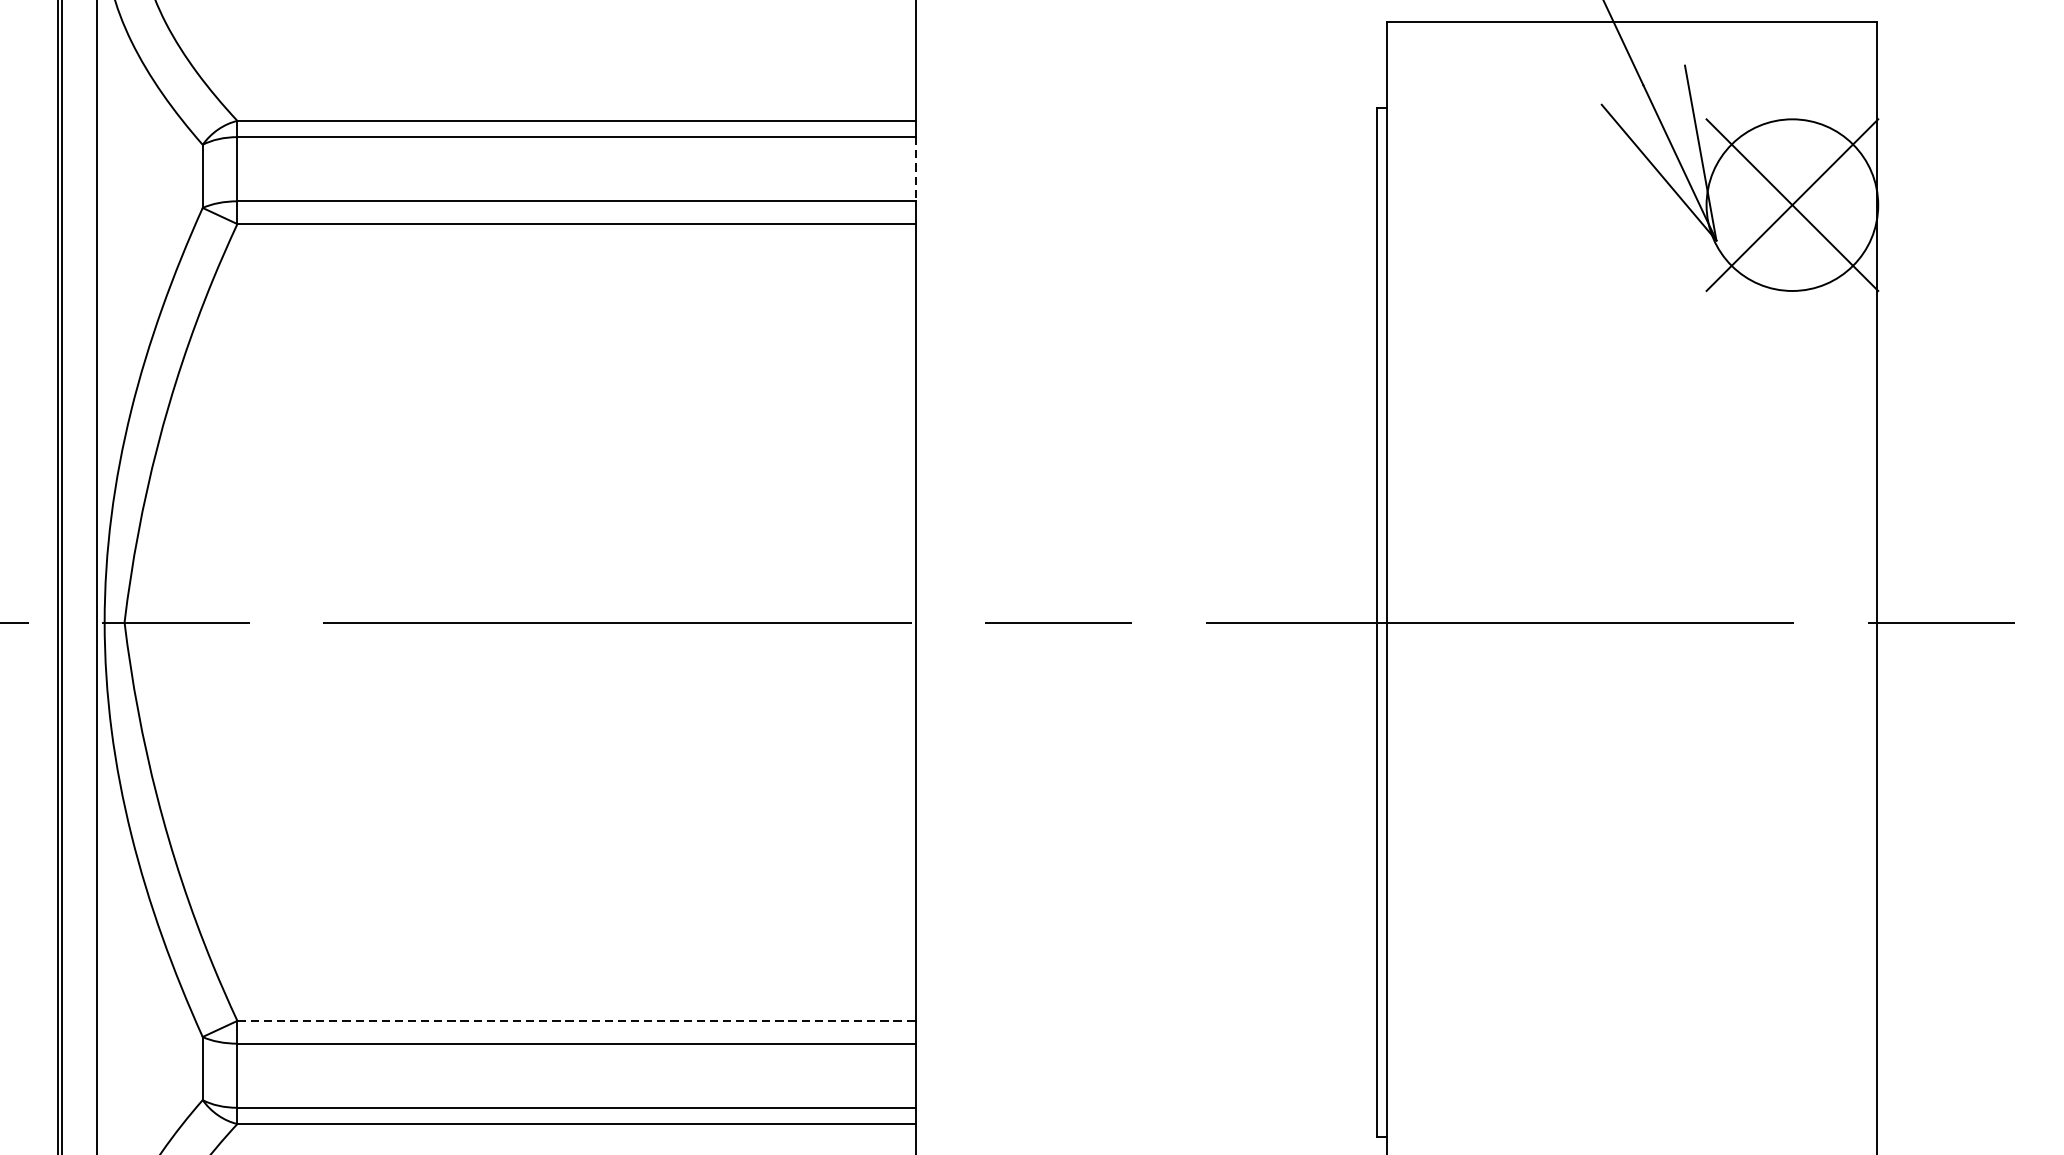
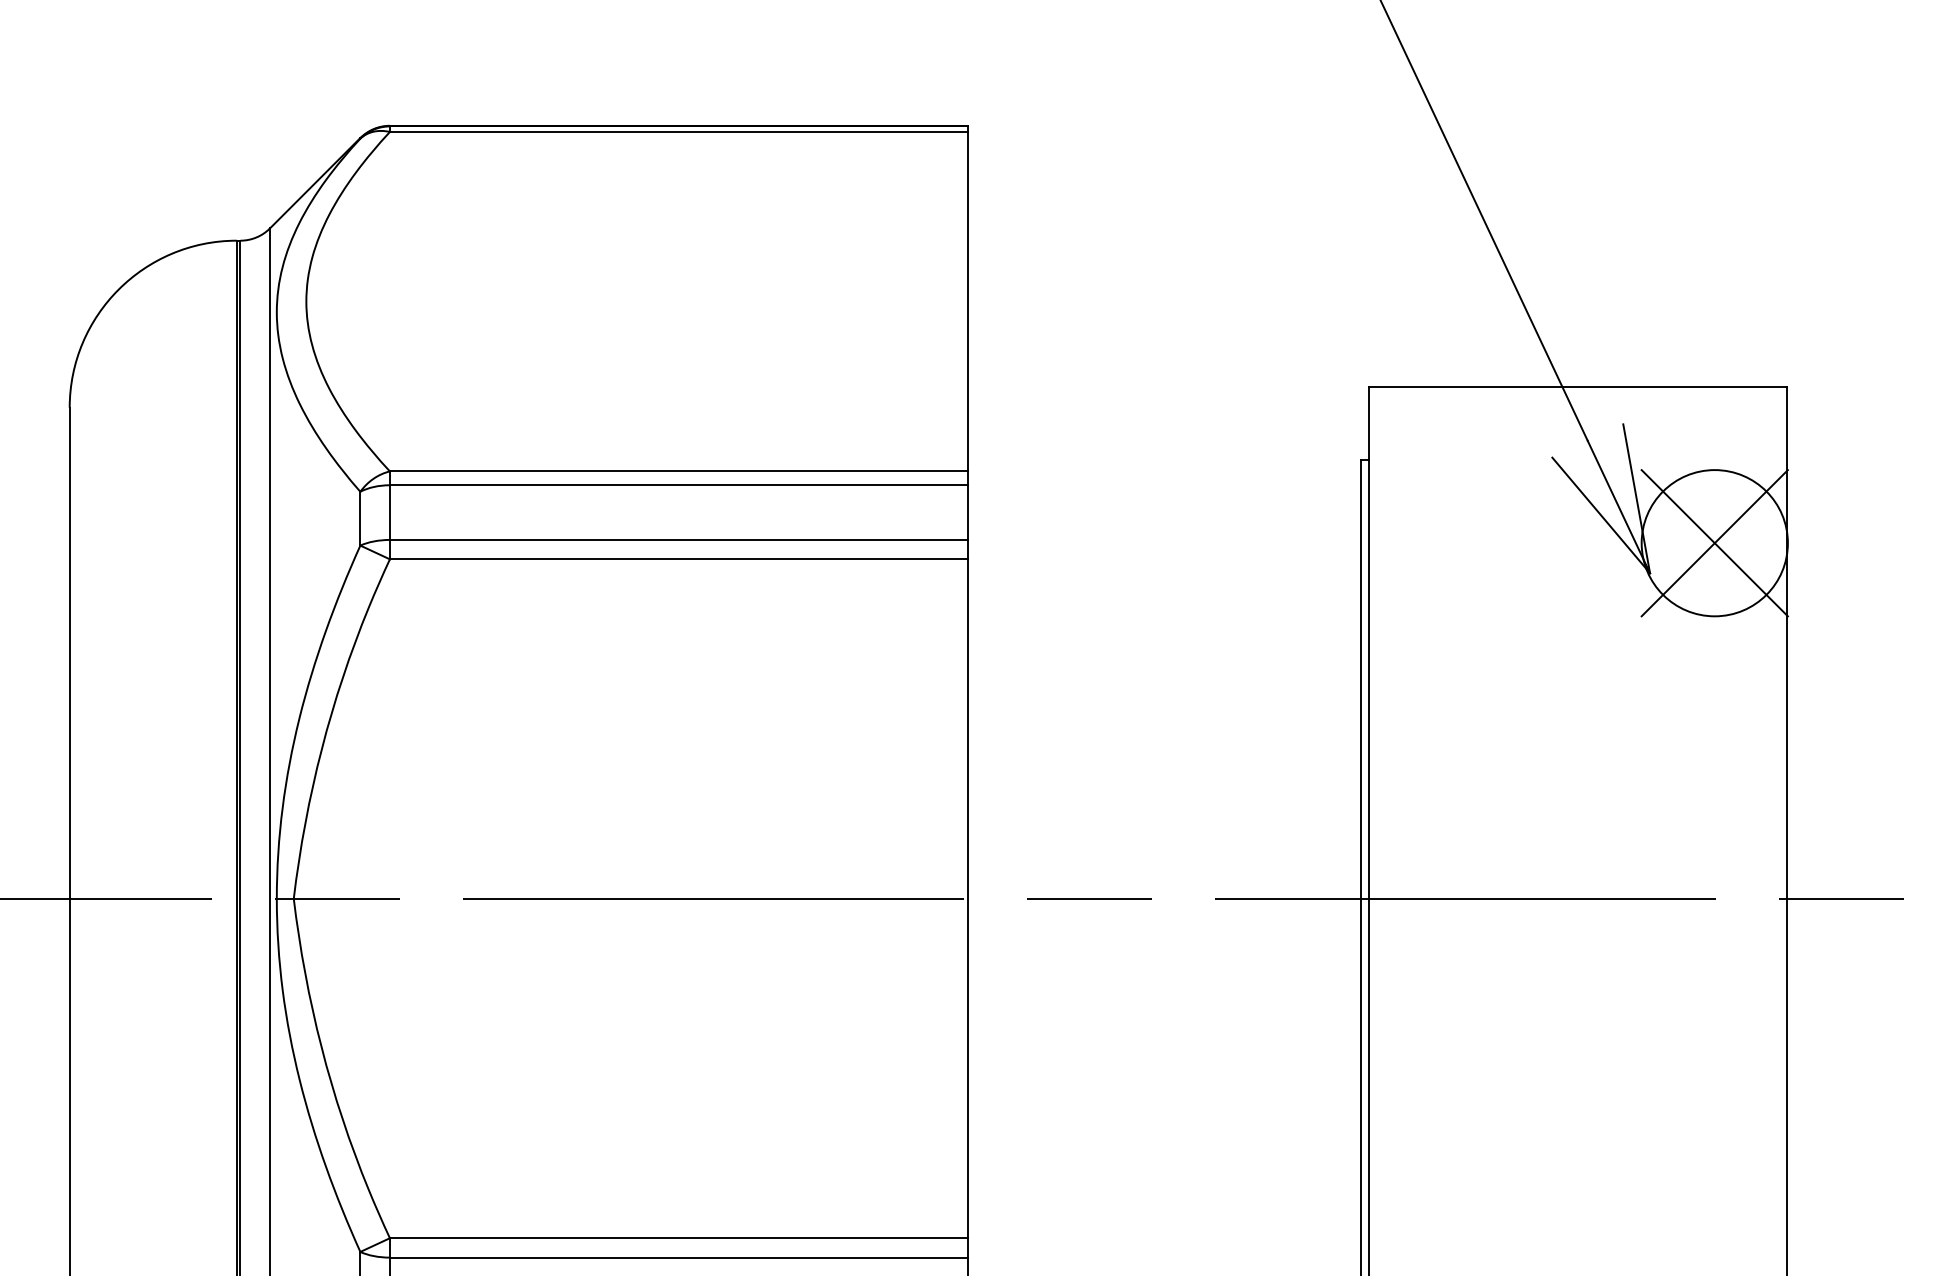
line: (916, 170) -> (968, 513), dashed -> solid
line: (577, 1021) -> (679, 1238), dashed -> solid

